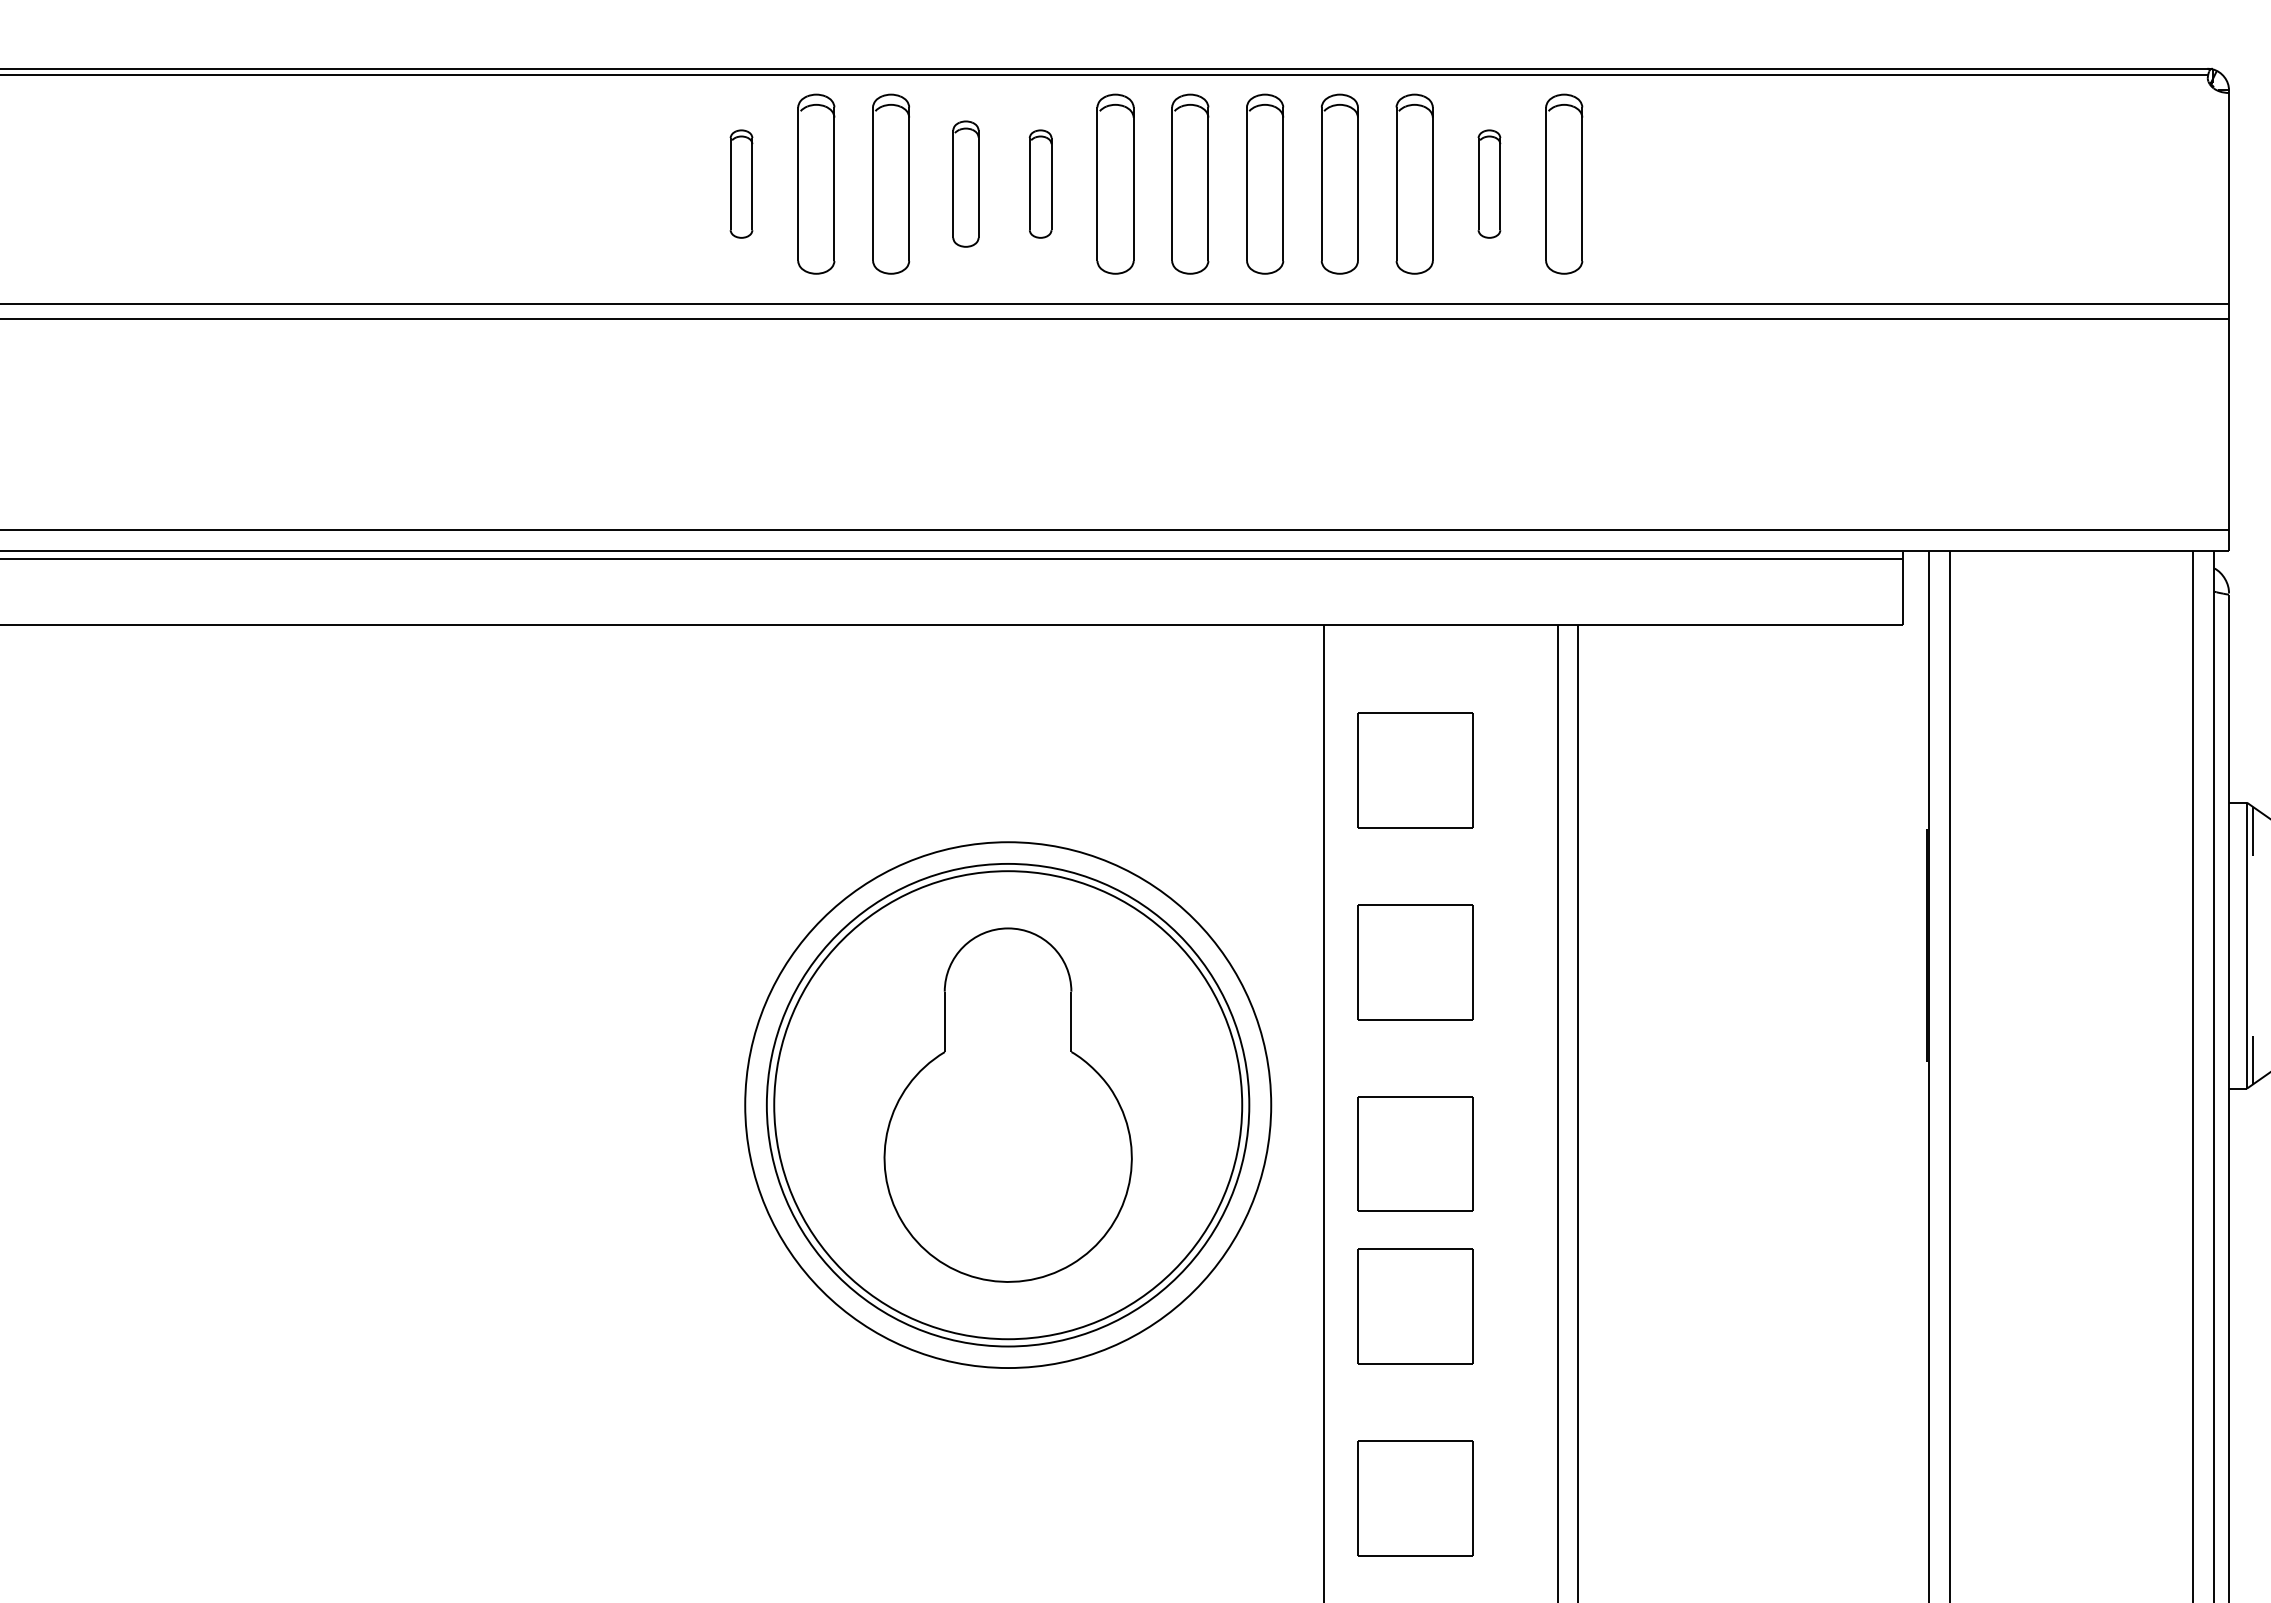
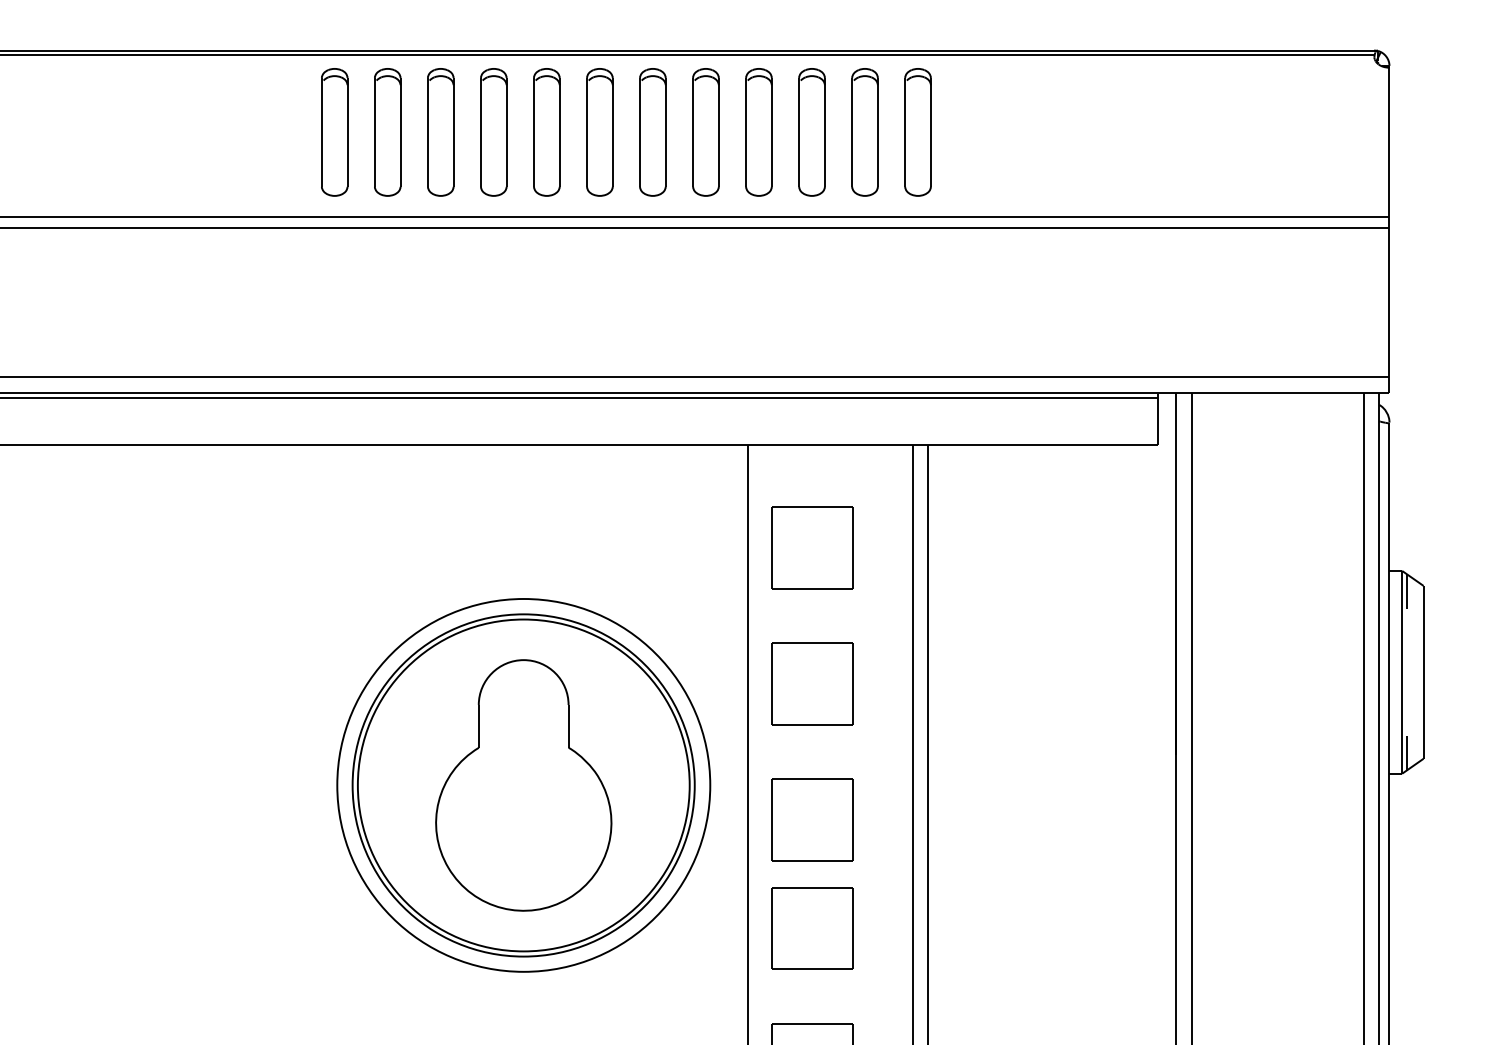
part: (741, 183) -> (334, 131), size x1.67
part: (965, 183) -> (493, 131), size x1.43
part: (1040, 183) -> (546, 131), size x1.67
part: (1489, 183) -> (865, 131), size x1.67

